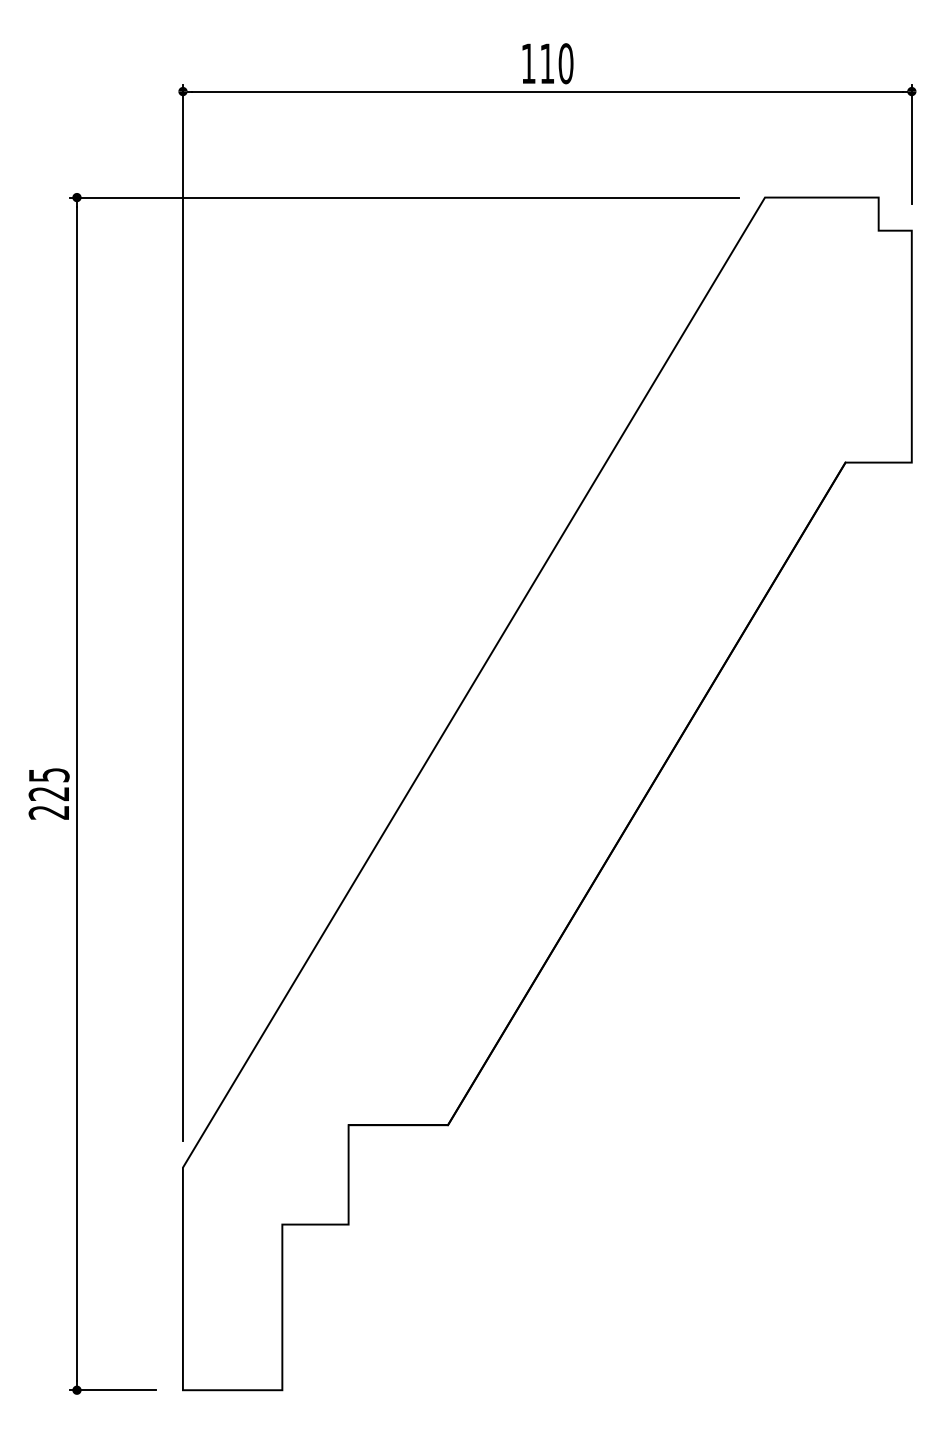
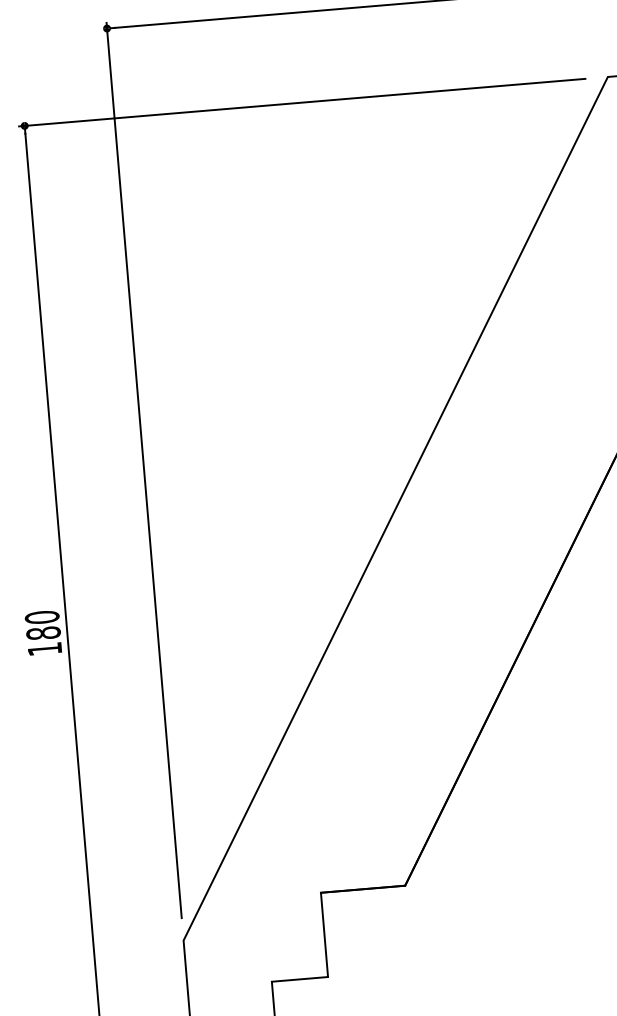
text: (48, 793) -> (43, 633), 225 -> 180

